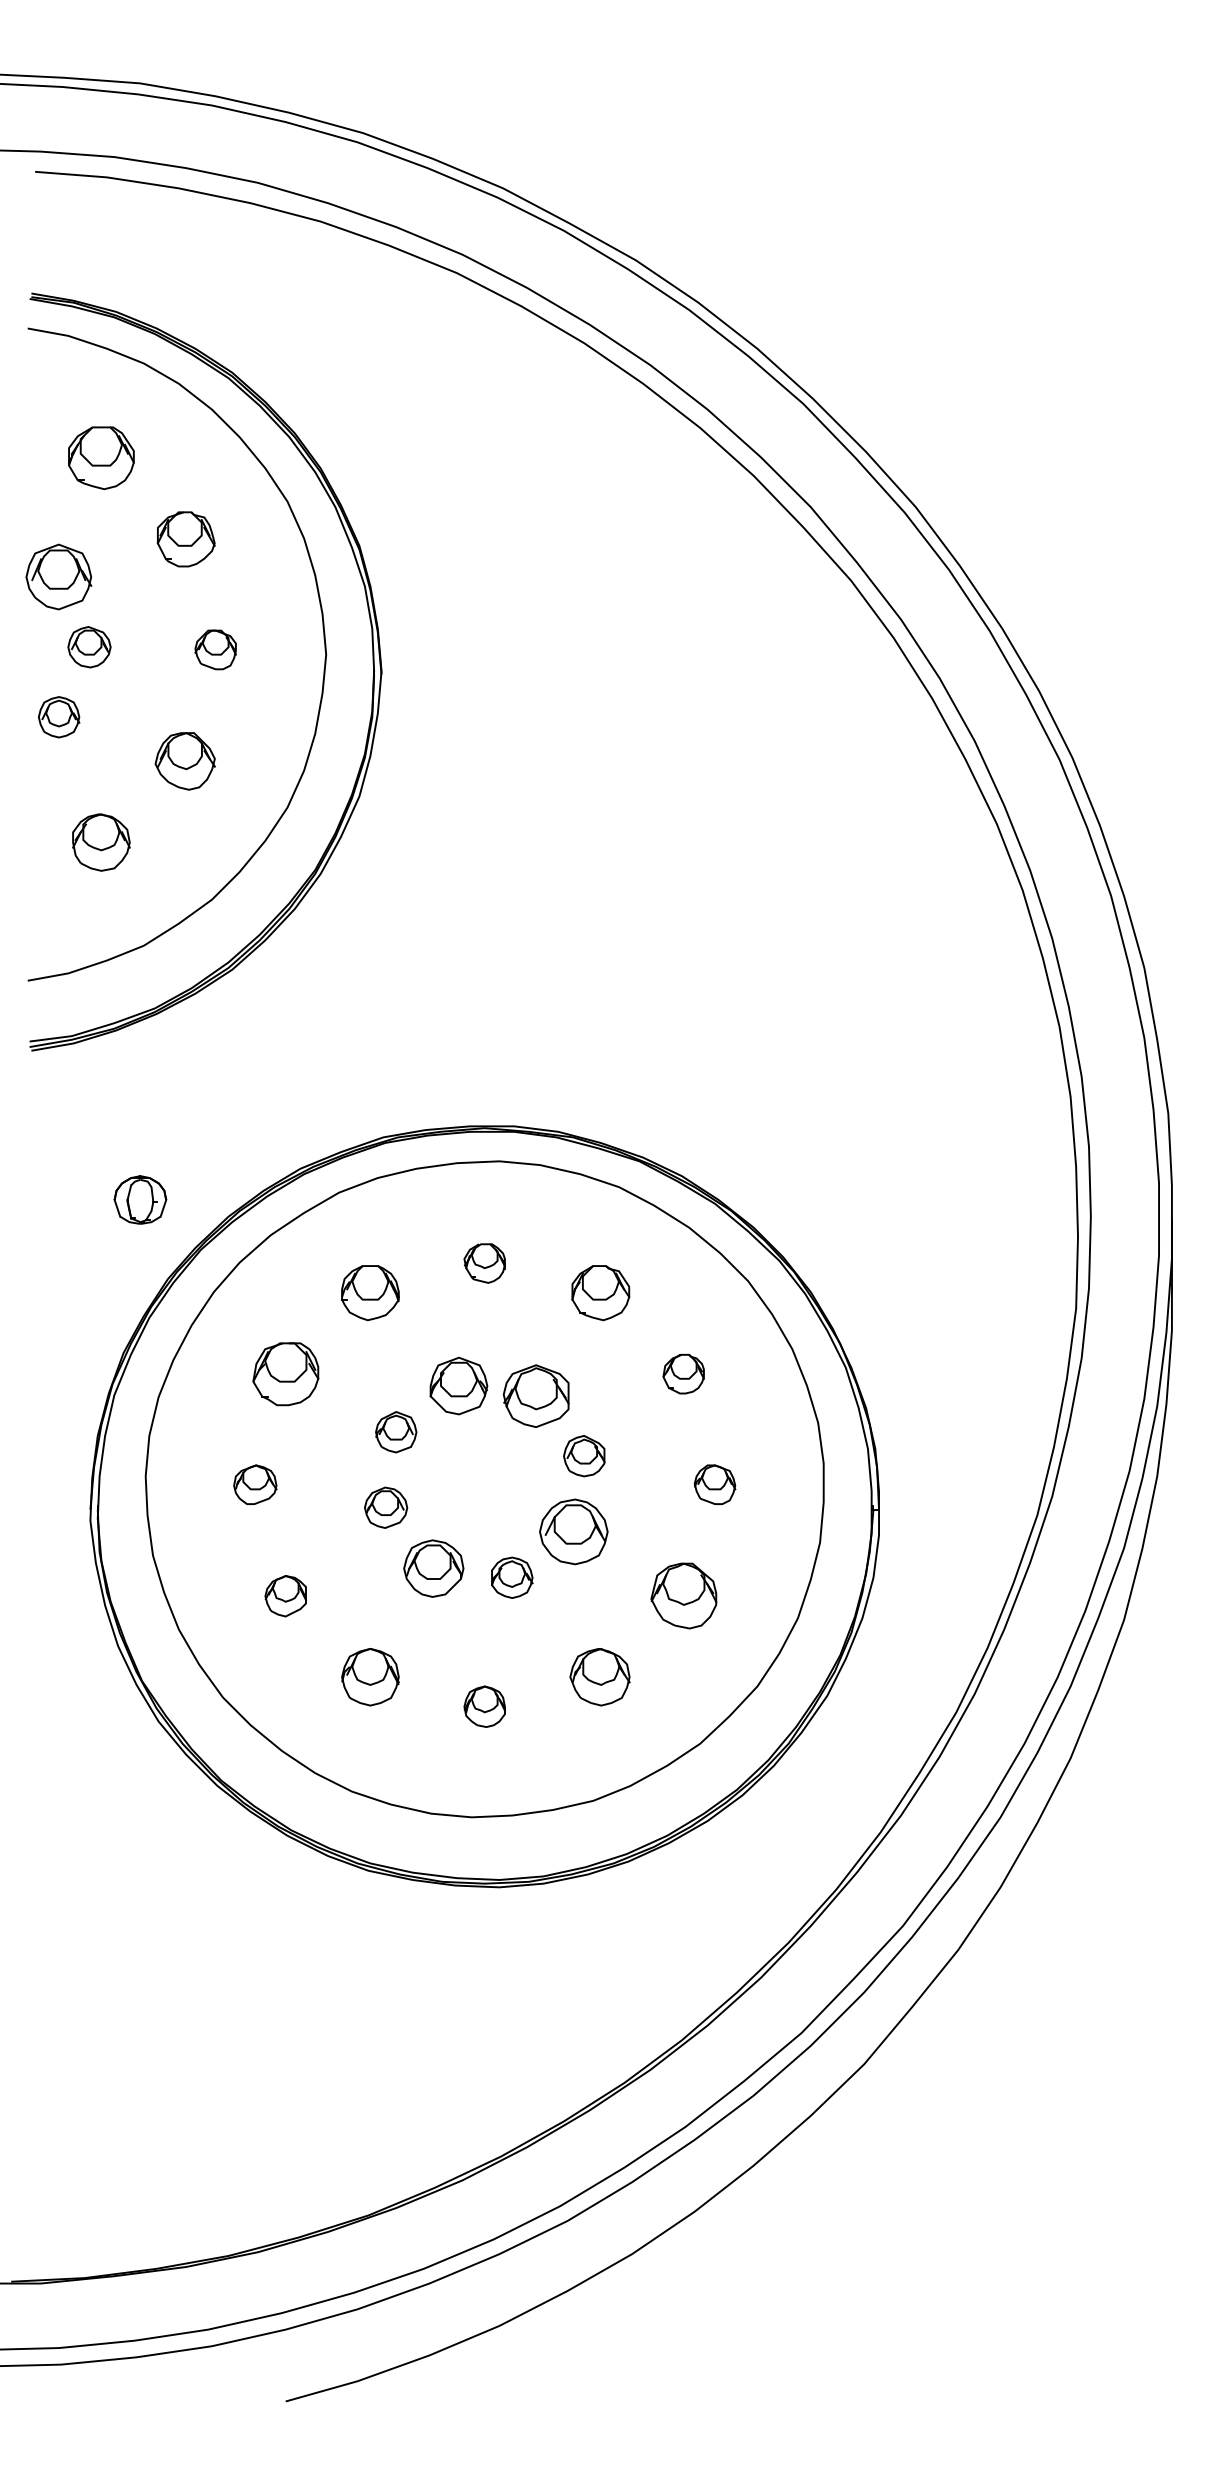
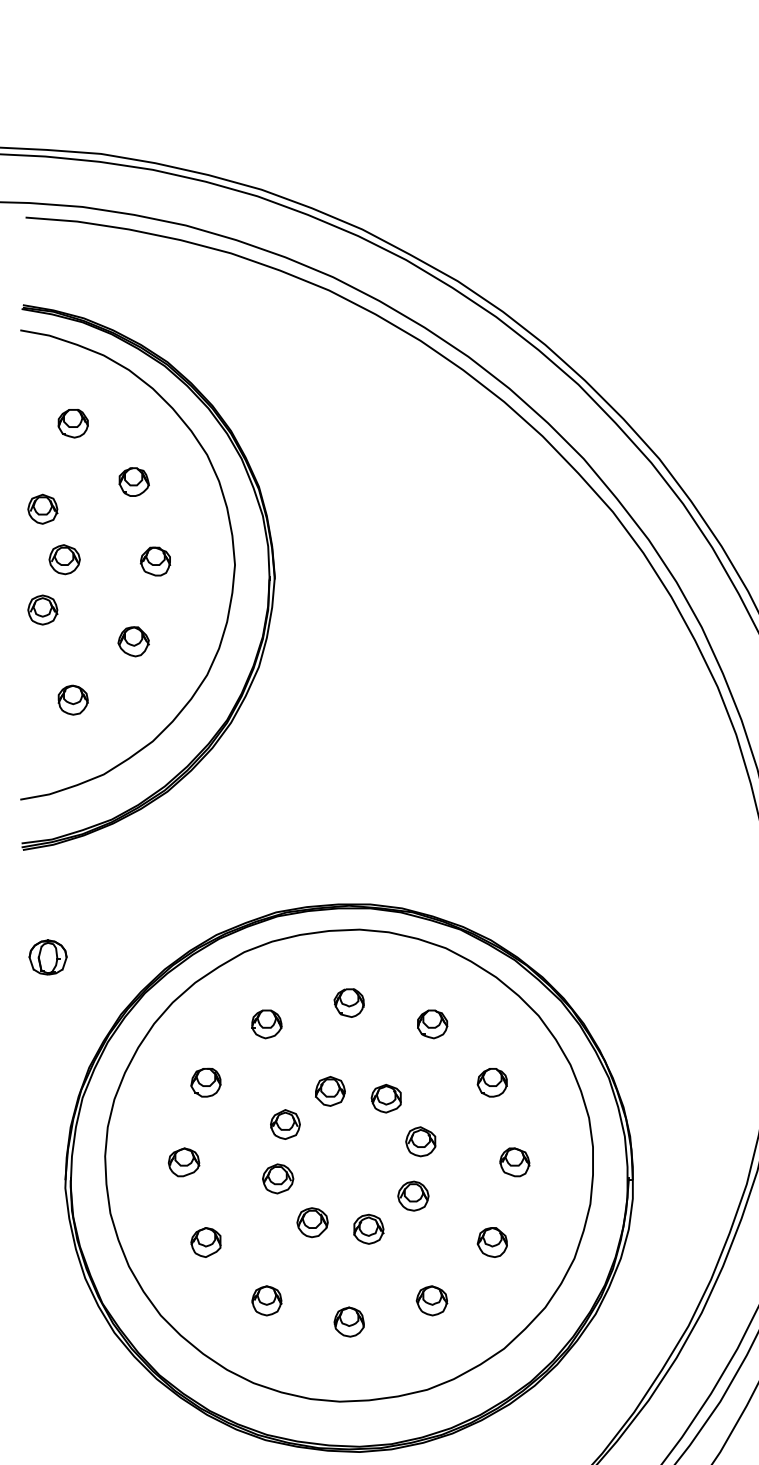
part: (101, 458) -> (73, 423), size x0.62
part: (185, 539) -> (133, 482), size x0.71
part: (59, 577) -> (43, 509), size x0.62
part: (185, 761) -> (133, 641), size x0.71
part: (101, 842) -> (73, 700), size x0.71
part: (140, 1199) -> (48, 957), moved
part: (370, 1292) -> (266, 1024), size x0.71
part: (600, 1292) -> (432, 1024), size x0.71
part: (285, 1373) -> (205, 1082), size x0.62
part: (458, 1386) -> (330, 1091), size x0.71
part: (536, 1396) -> (386, 1098), size x0.62
part: (574, 1531) -> (413, 1196), size x0.62
part: (434, 1568) -> (312, 1222), size x0.71
part: (683, 1596) -> (492, 1242), size x0.62
part: (370, 1677) -> (266, 1301), size x0.71
part: (599, 1677) -> (431, 1301), size x0.71

